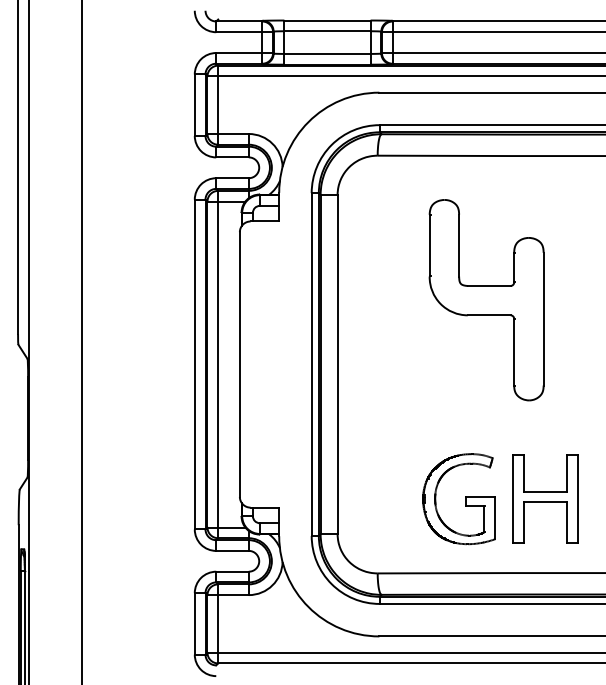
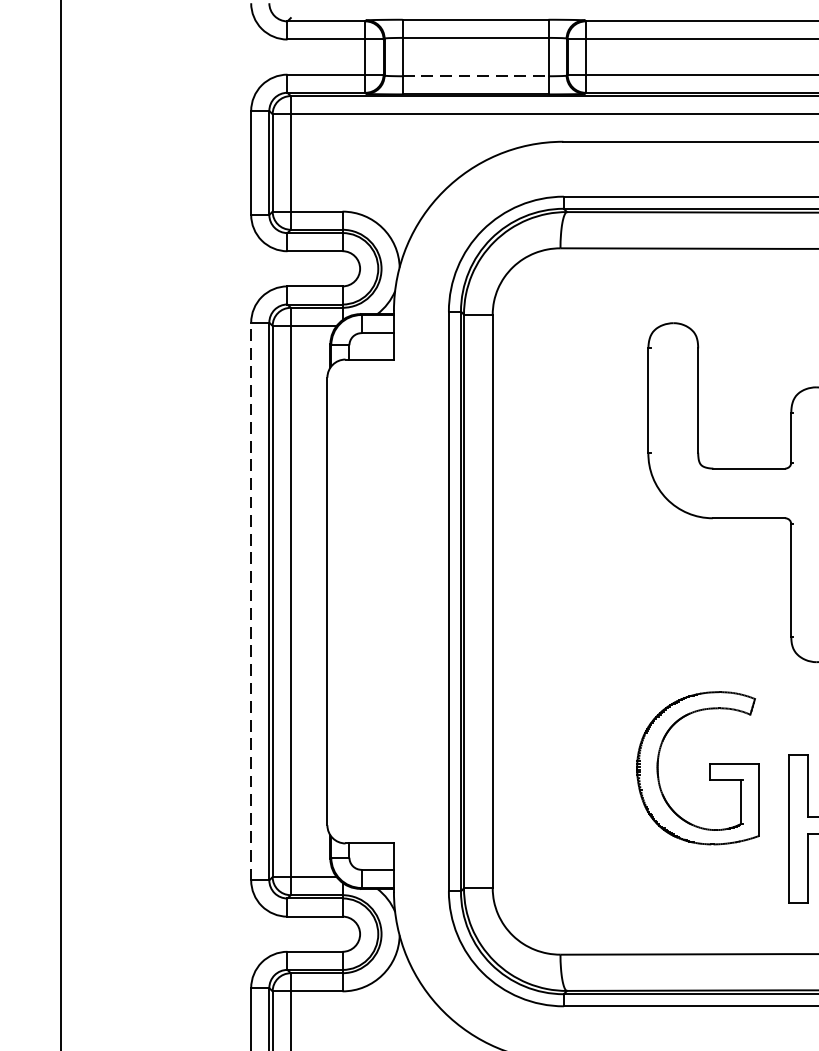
line: (328, 53) -> (477, 75), solid -> dashed
line: (194, 364) -> (250, 601), solid -> dashed
part: (465, 499) -> (708, 768), moved

